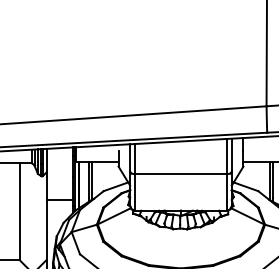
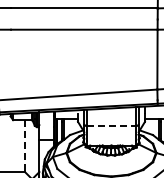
line: (181, 175) -> (111, 126), solid -> dashed
line: (18, 212) -> (24, 146), solid -> dashed

